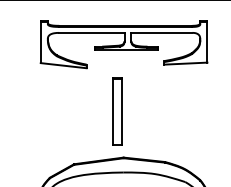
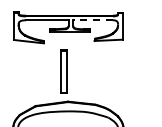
line: (162, 33) -> (93, 20), solid -> dashed

